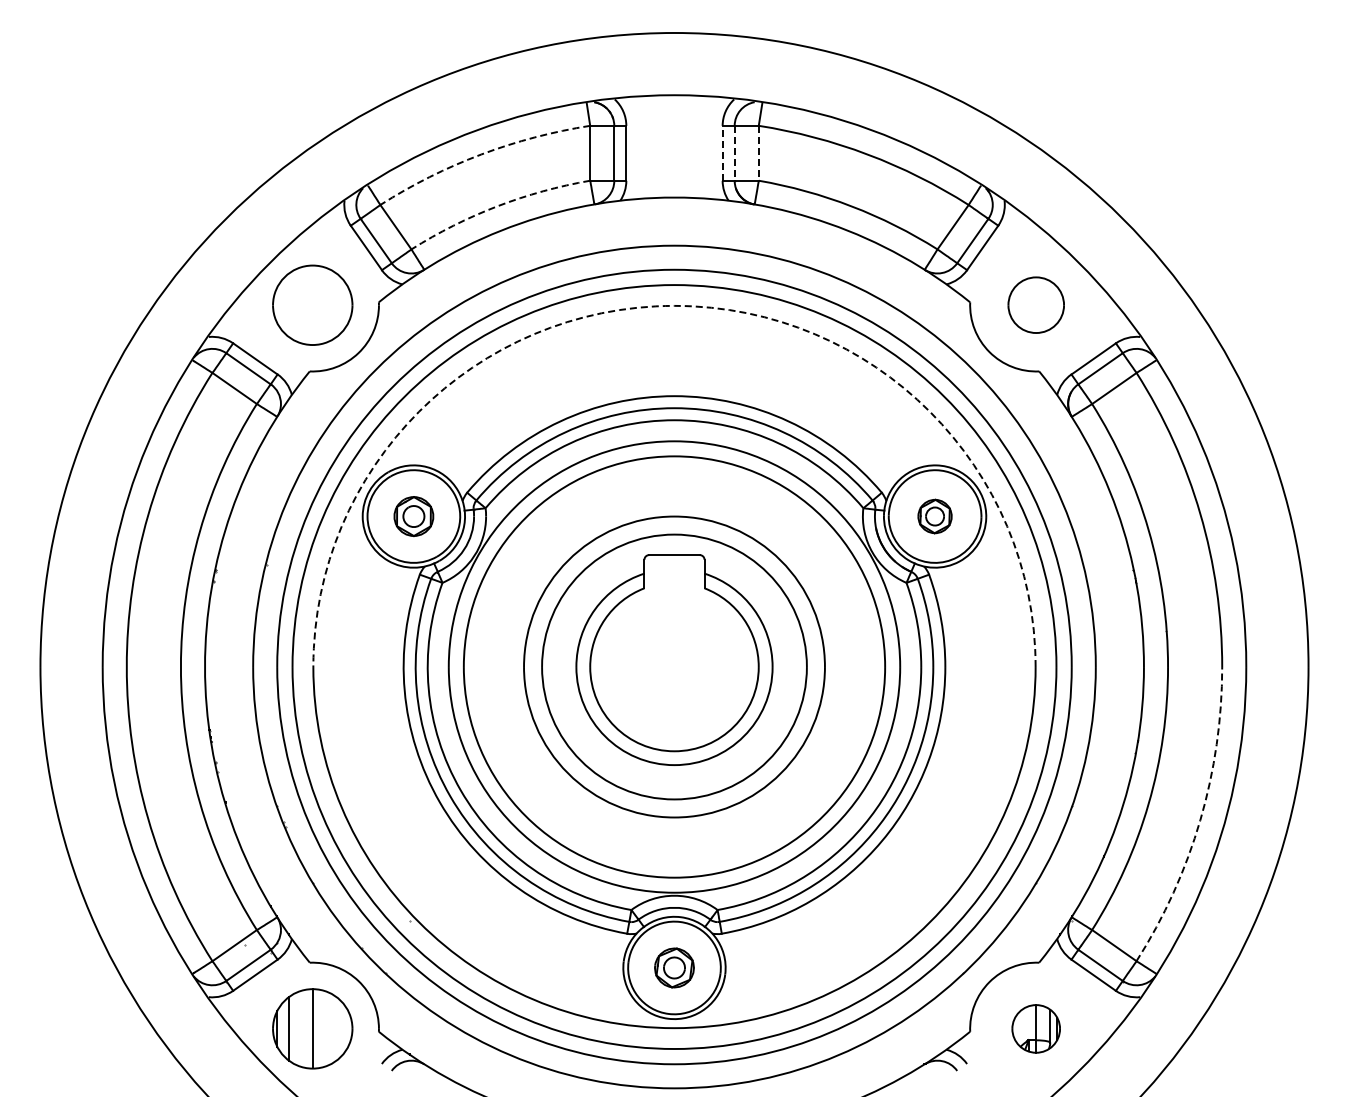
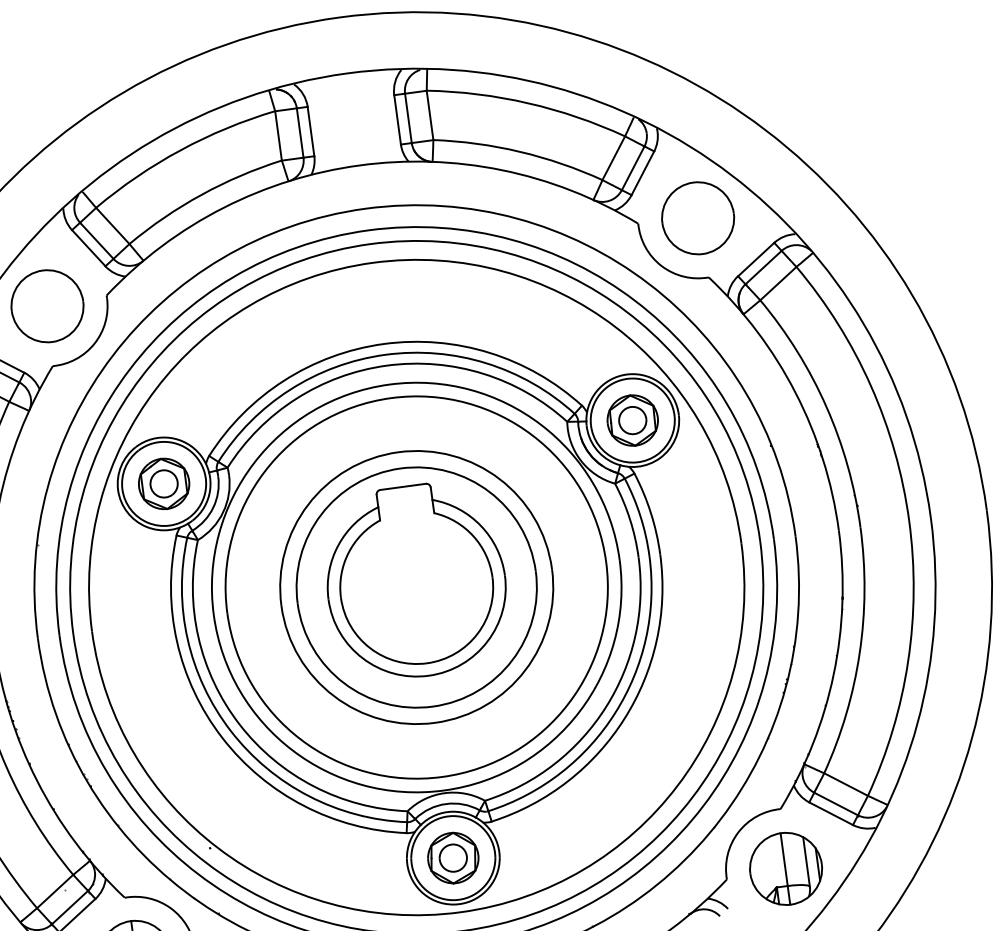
line: (722, 152) -> (397, 119), dashed -> solid
line: (734, 153) -> (408, 118), dashed -> solid
line: (758, 153) -> (429, 115), dashed -> solid
arc: (481, 154) -> (180, 150), dashed -> solid
arc: (497, 206) -> (201, 194), dashed -> solid
part: (1035, 304) -> (697, 217), size x1.43
arc: (674, 305) -> (372, 262), dashed -> solid
part: (413, 516) -> (163, 483), size x1.43
part: (934, 516) -> (632, 420), size x1.67
arc: (1200, 820) -> (908, 661), dashed -> solid
part: (674, 967) -> (453, 857), size x1.43
part: (1035, 1028) -> (785, 868), size x1.67

